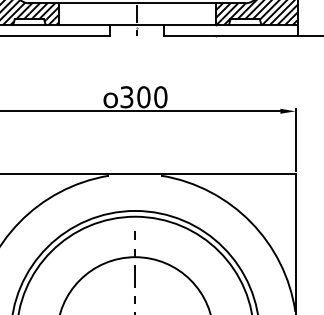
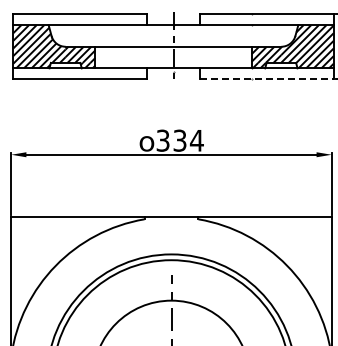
line: (231, 36) -> (267, 79), solid -> dashed
text: (152, 97) -> (188, 140), 300 -> 334

